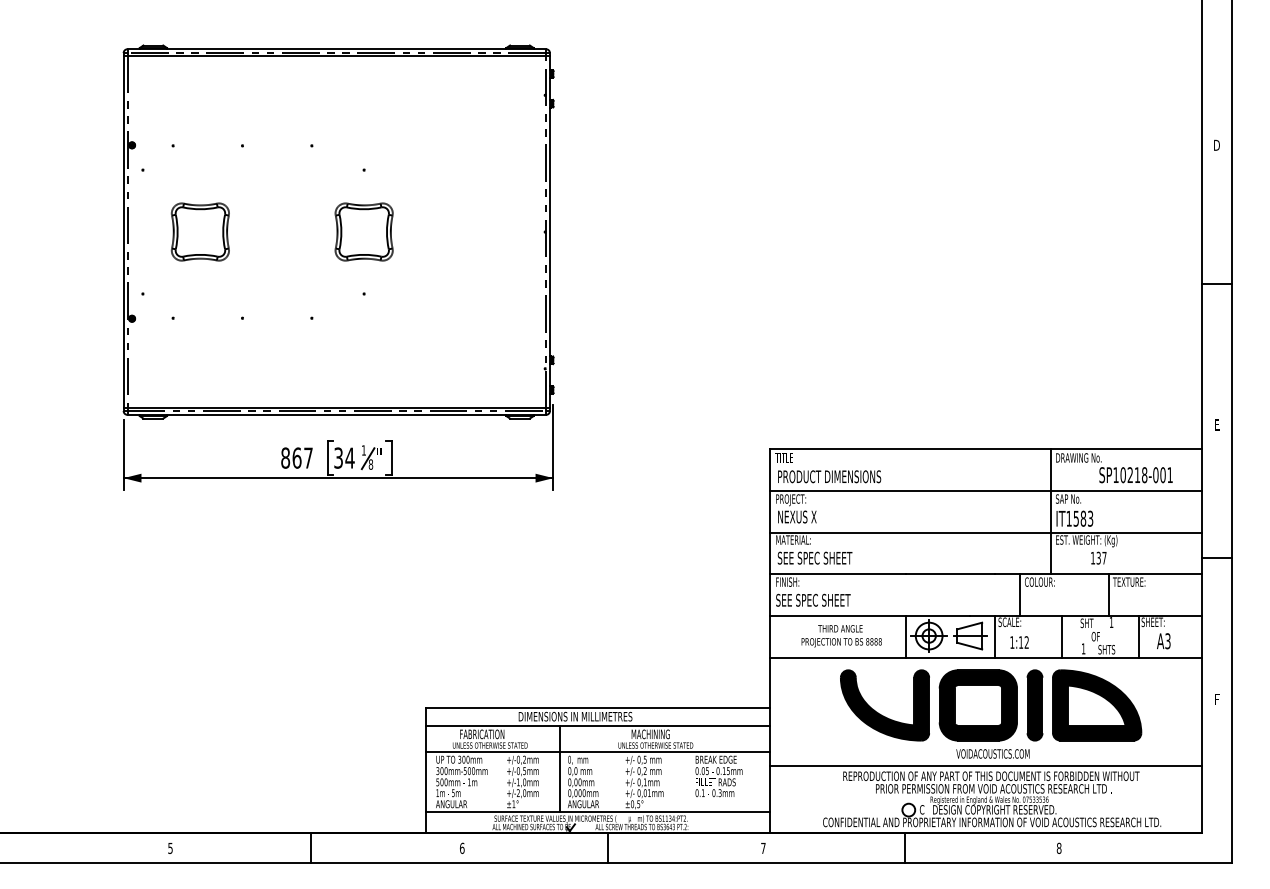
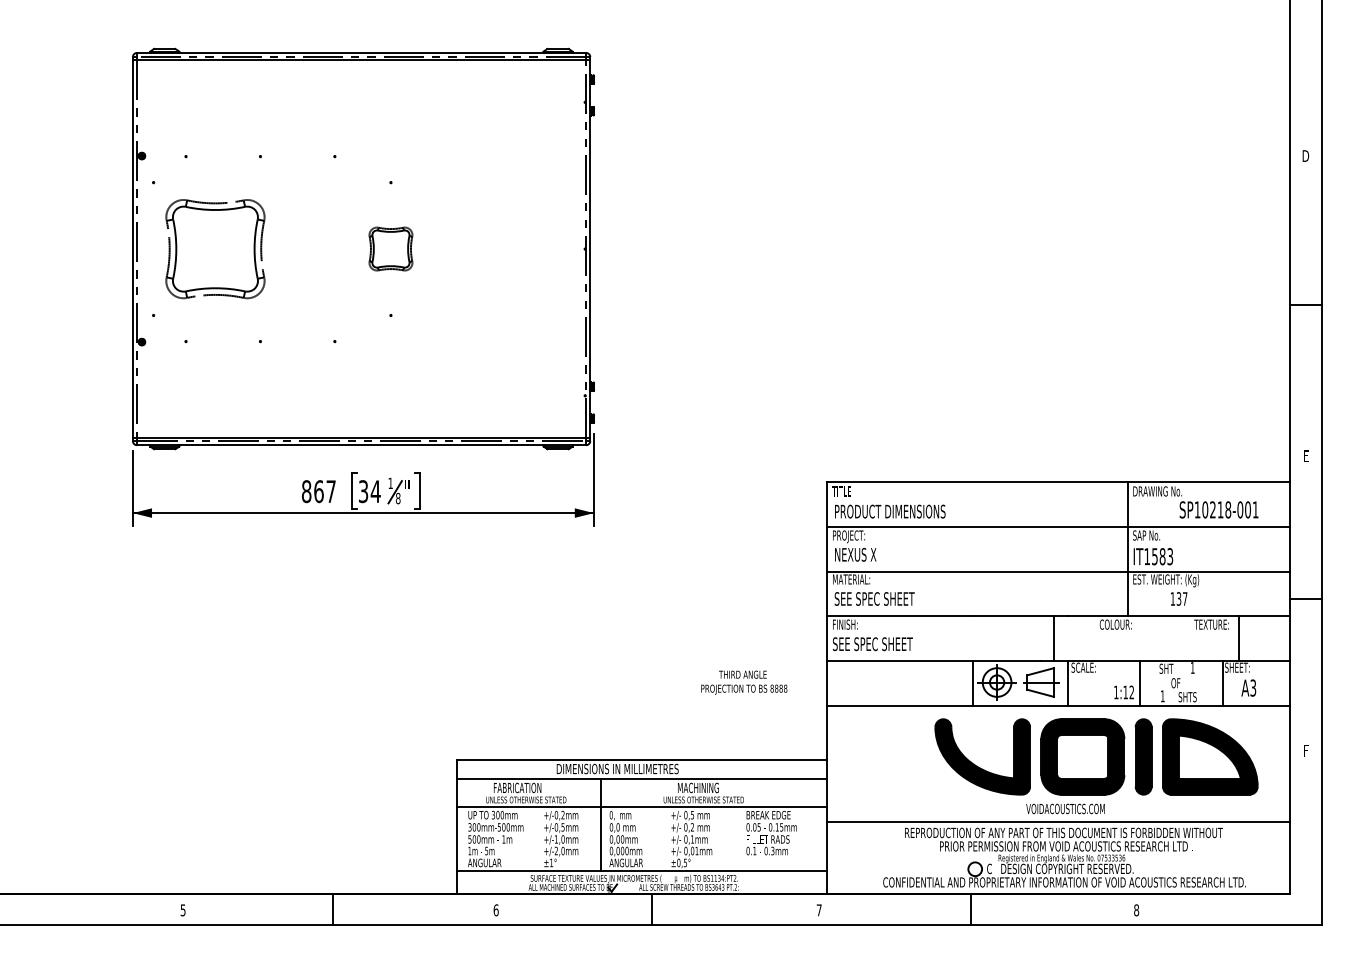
part: (199, 231) -> (214, 248), size x1.6
part: (363, 231) -> (390, 248), size x0.7
line: (1019, 595) -> (1054, 638), moved
line: (1109, 595) -> (1239, 638), moved
text: (841, 636) -> (744, 682), moved
text: (1019, 642) -> (1123, 692), moved
part: (991, 705) -> (1096, 756), moved

